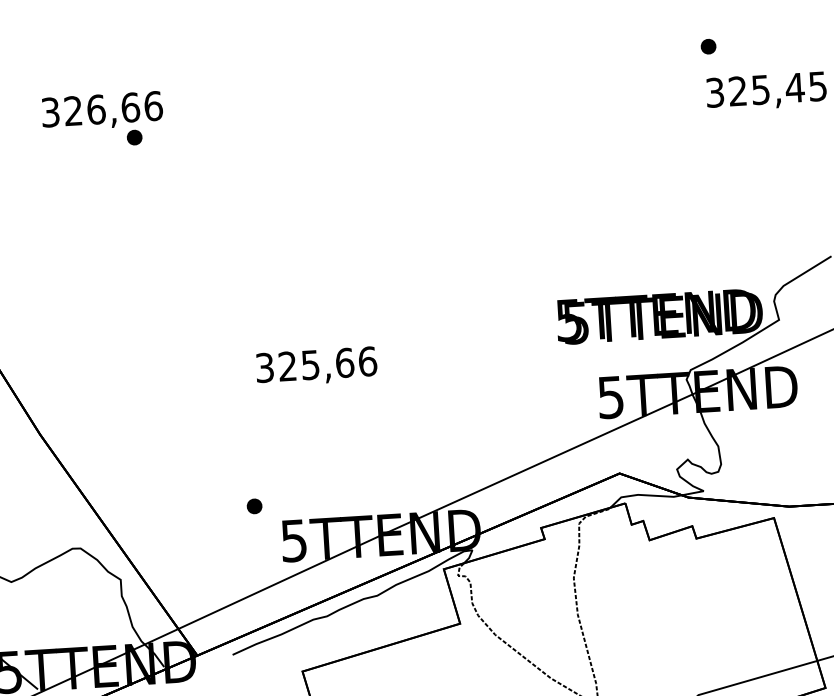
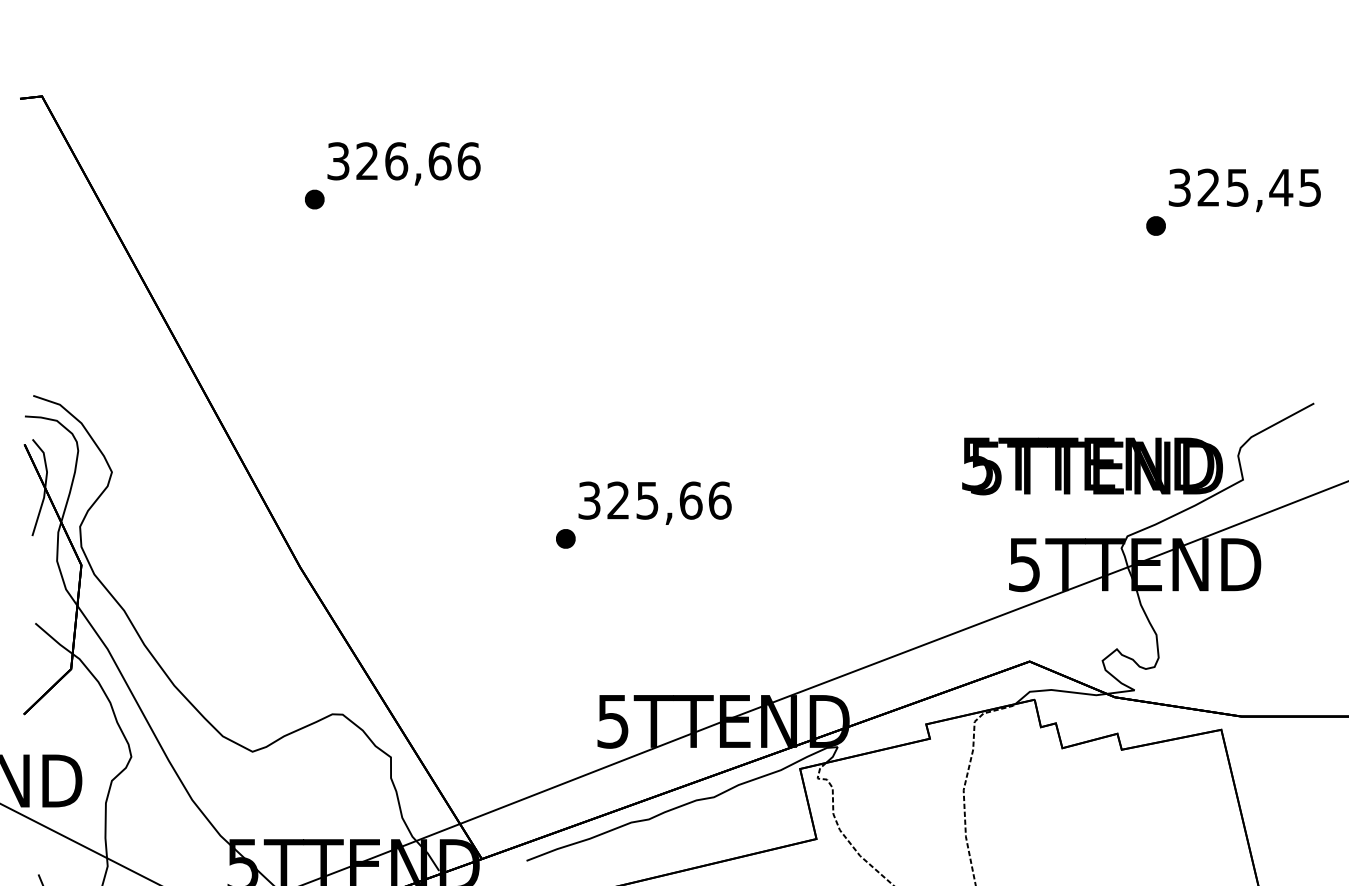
part: (708, 46) -> (1155, 225), moved
part: (134, 137) -> (314, 199), moved
part: (254, 506) -> (565, 538), moved

